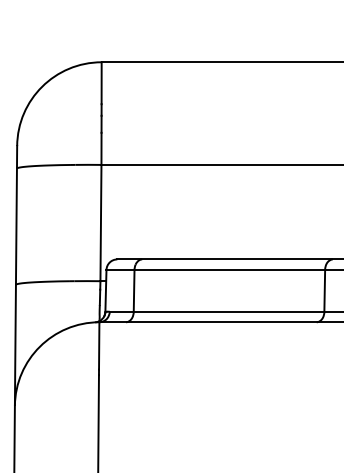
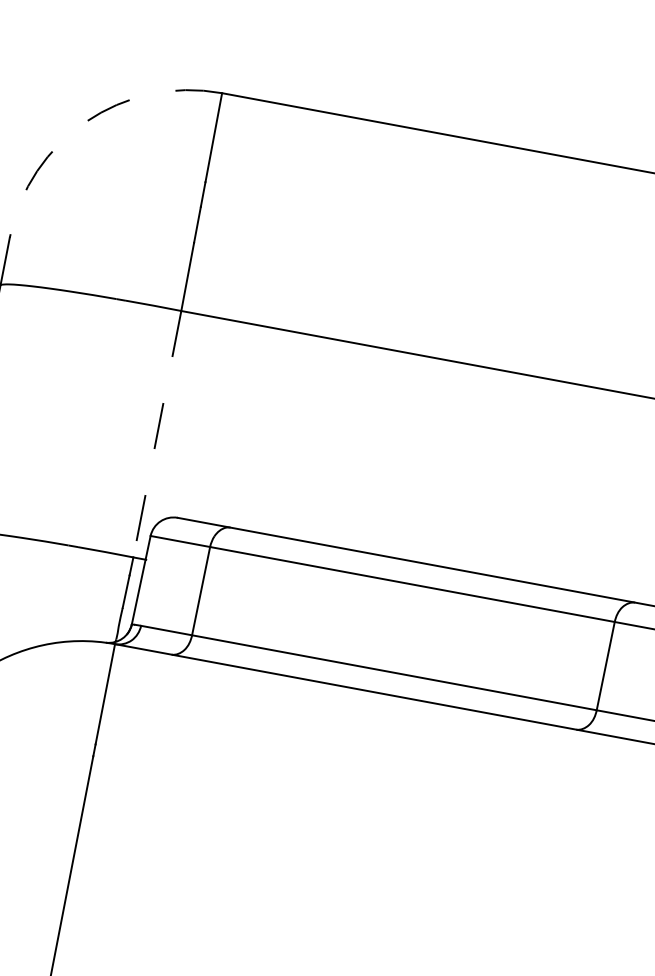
arc: (42, 86) -> (86, 121), solid -> dashed
line: (100, 223) -> (156, 434), solid -> dashed

